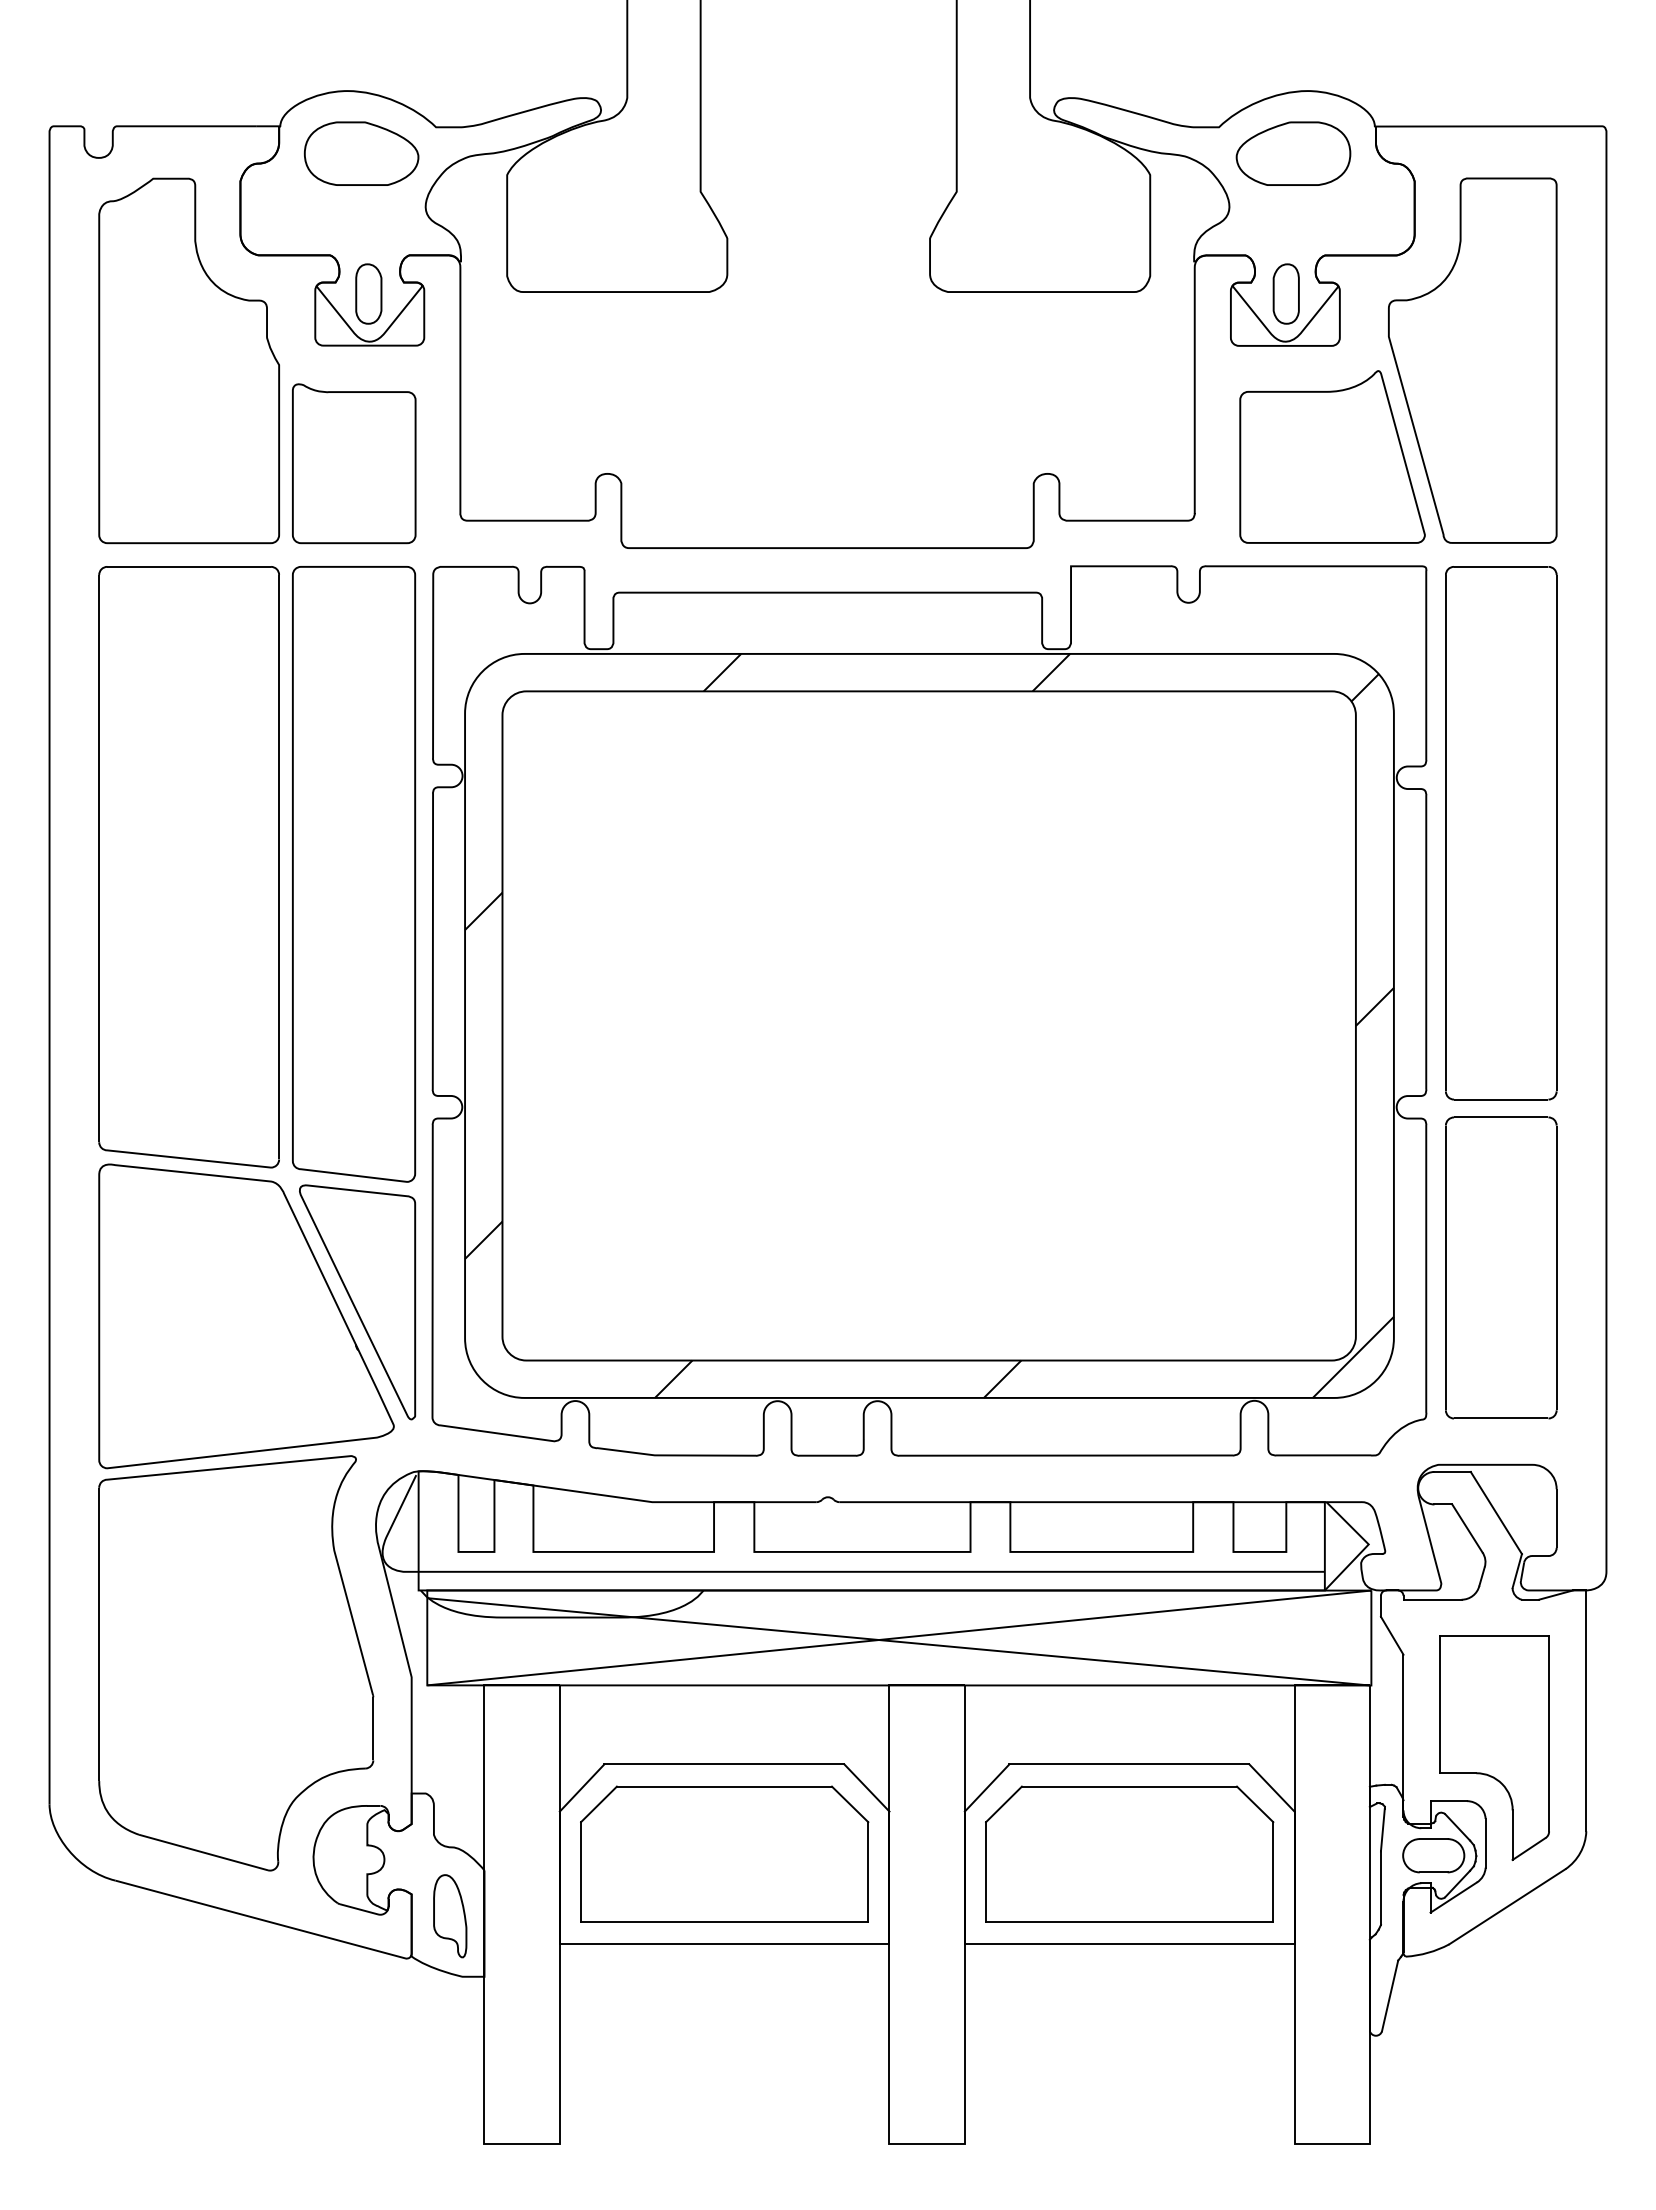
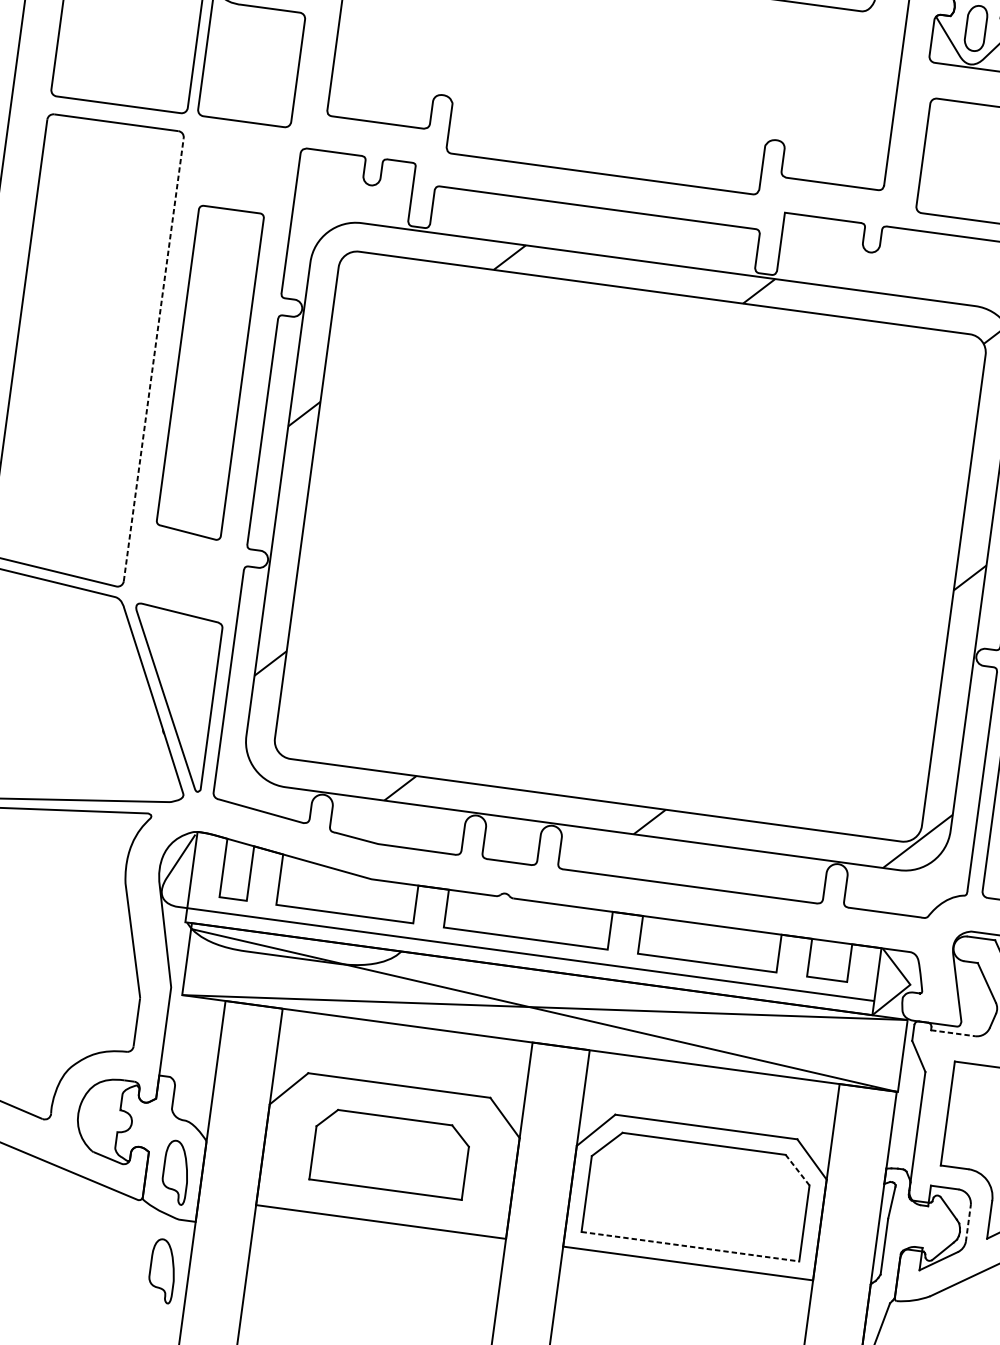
line: (279, 866) -> (154, 359), solid -> dashed
part: (354, 874) -> (210, 372), size x0.7
line: (1433, 1599) -> (953, 1033), solid -> dashed
line: (1254, 1804) -> (797, 1170), solid -> dashed
line: (1485, 1842) -> (968, 1222), solid -> dashed
part: (724, 1853) -> (390, 1153), size x0.7
part: (1433, 1855) -> (927, 1227), removed
line: (1129, 1922) -> (690, 1246), solid -> dashed
part: (450, 2046) -> (162, 1271), added

